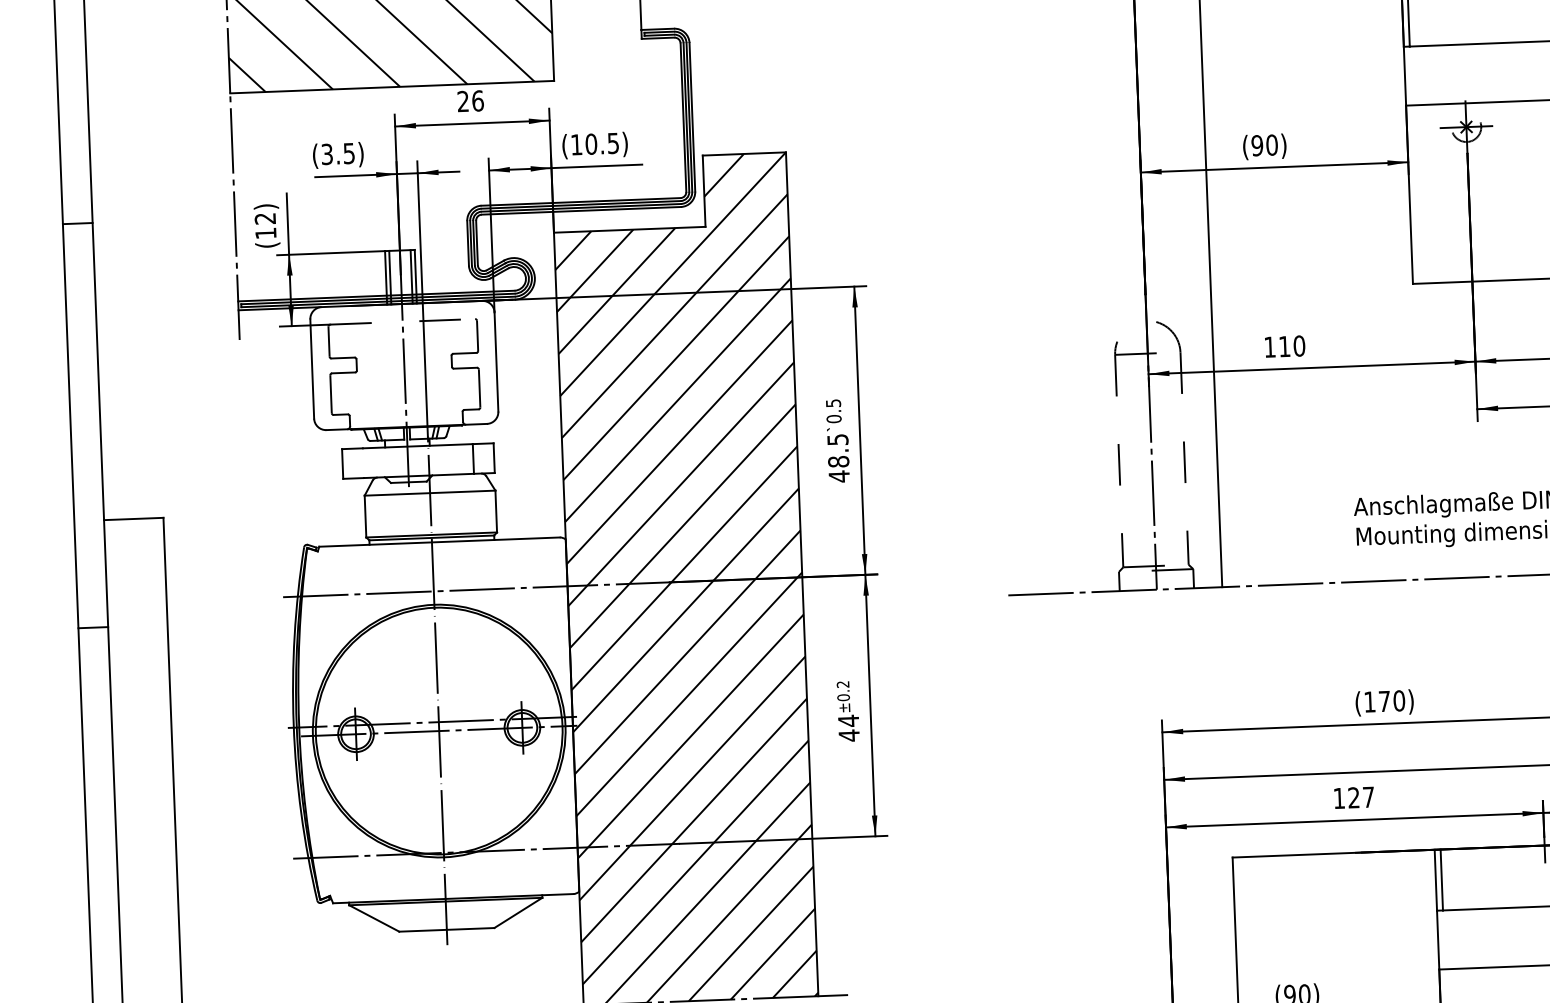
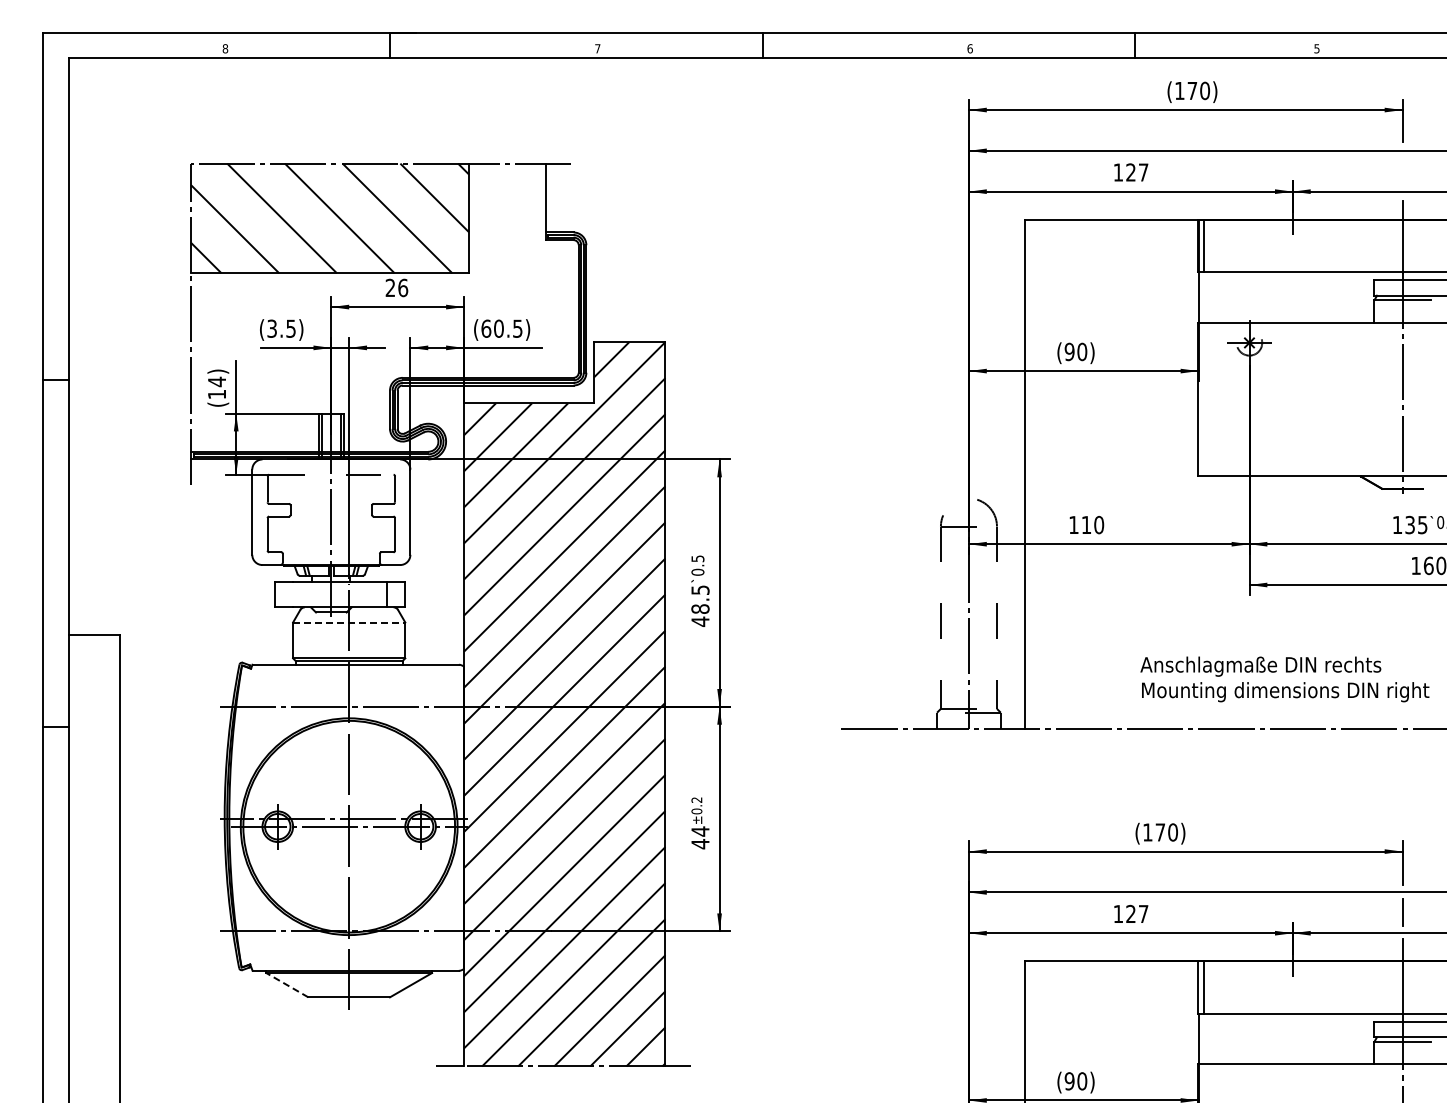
text: (576, 144) -> (486, 328), 10.5 -> 60.5
text: (264, 218) -> (216, 381), 12 -> 14
line: (430, 493) -> (349, 622), solid -> dashed
line: (373, 917) -> (286, 984), solid -> dashed

